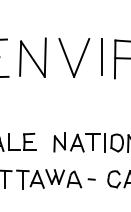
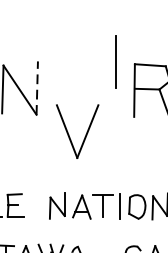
line: (101, 56) -> (115, 61), moved
line: (45, 57) -> (37, 87), solid -> dashed
part: (74, 57) -> (77, 131), moved

